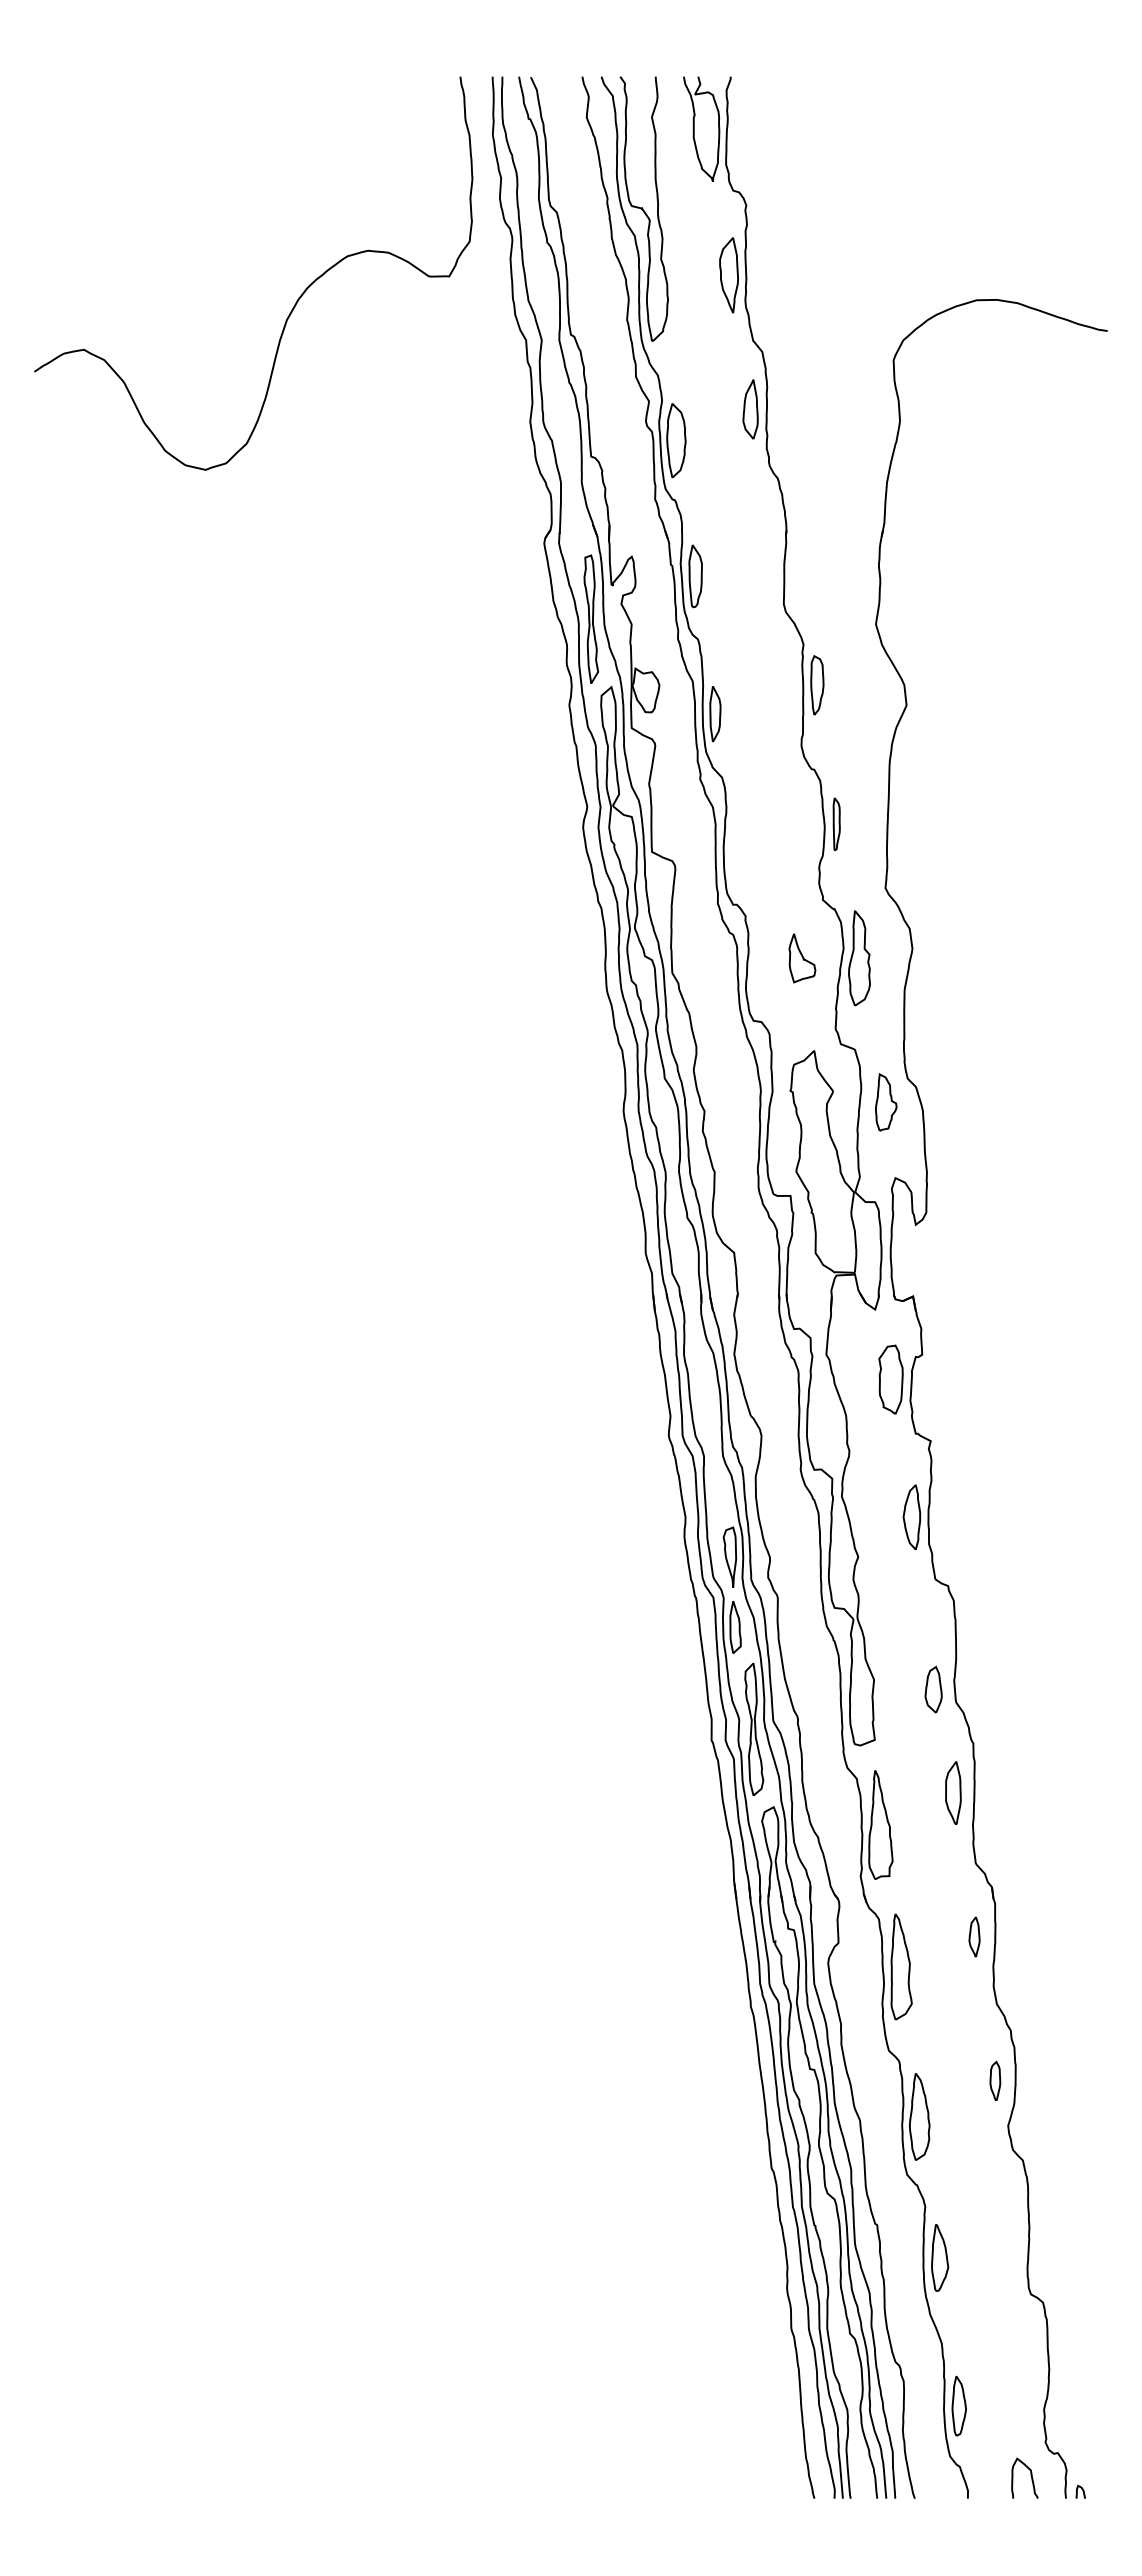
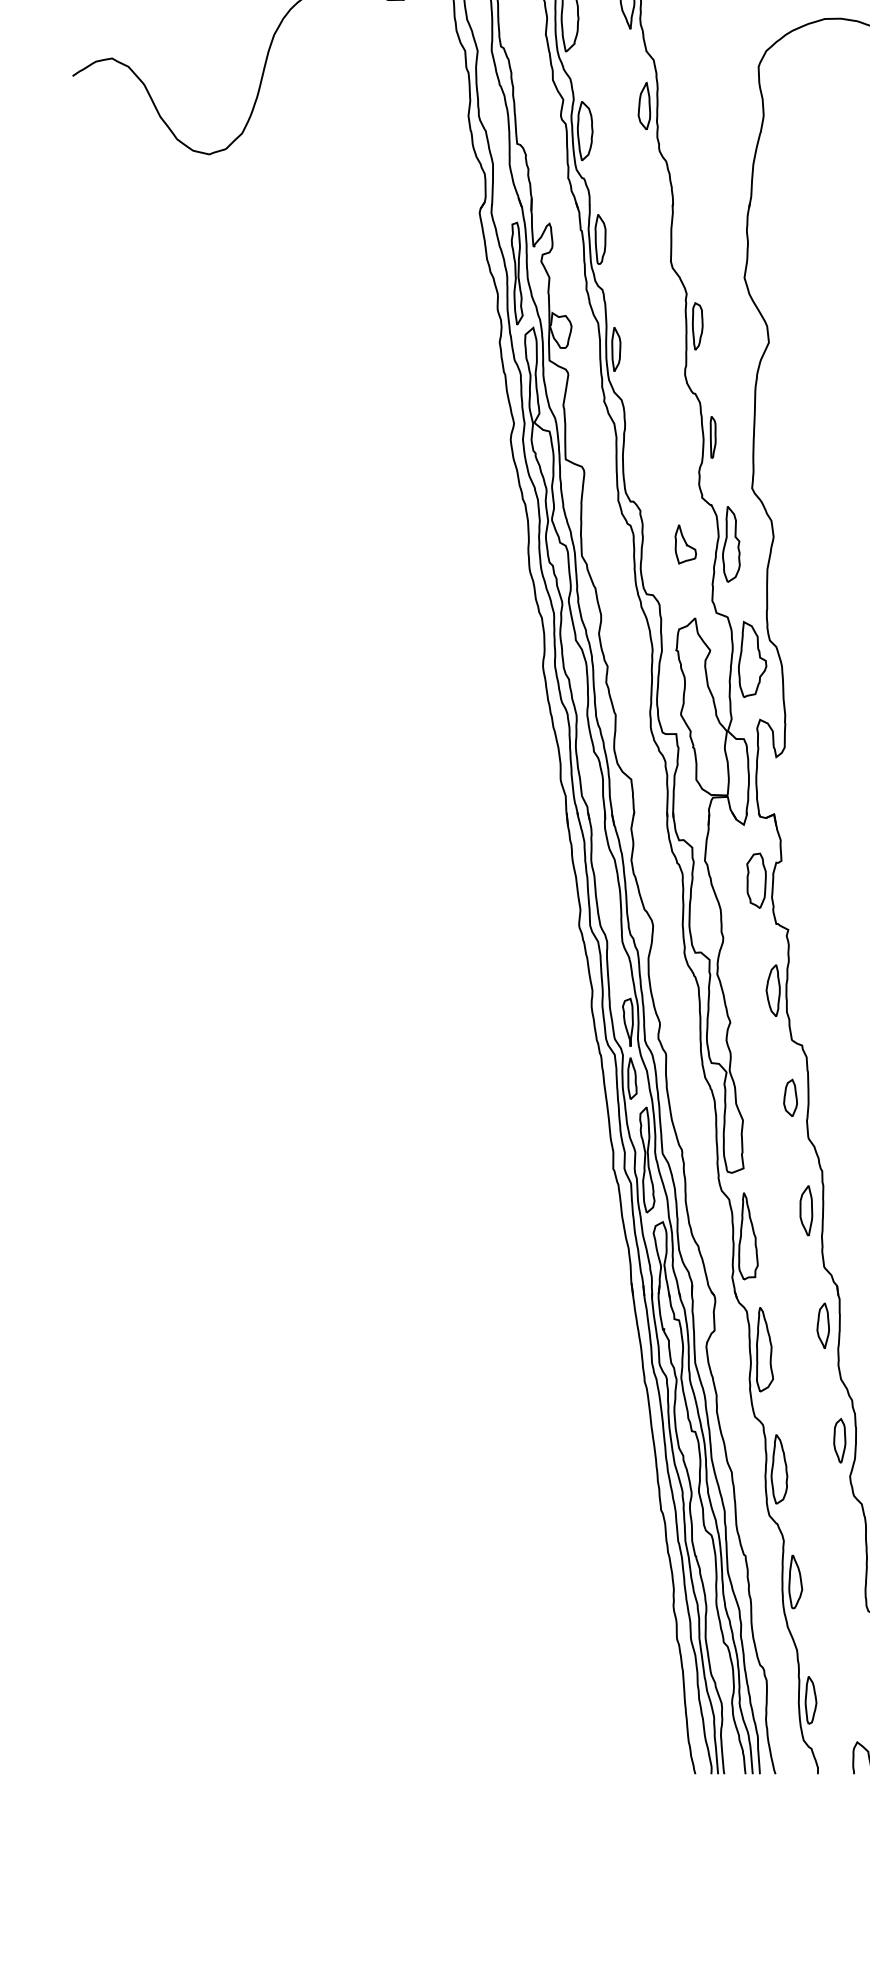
part: (886, 1102) -> (752, 659), size x1.67
part: (933, 1689) -> (790, 1097), moved
part: (974, 1936) -> (823, 1325), size x1.43
part: (995, 2080) -> (839, 1440), size x1.43

